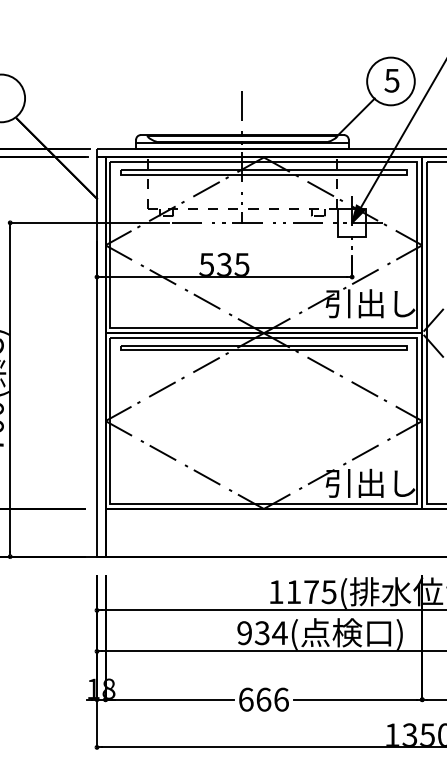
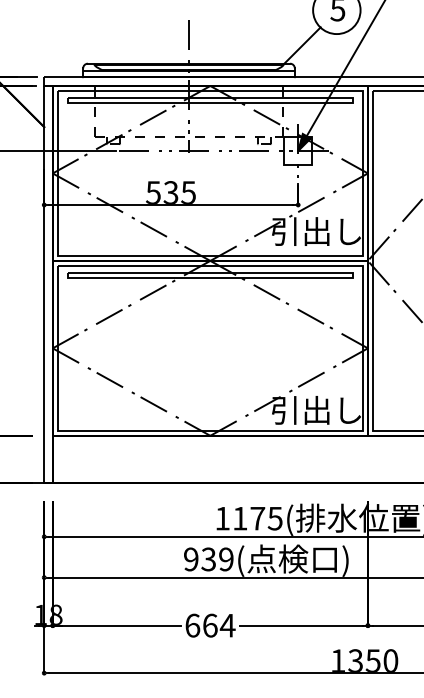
text: (279, 633) -> (225, 559), 934( -> 939(
text: (281, 699) -> (227, 625), 666 -> 664

